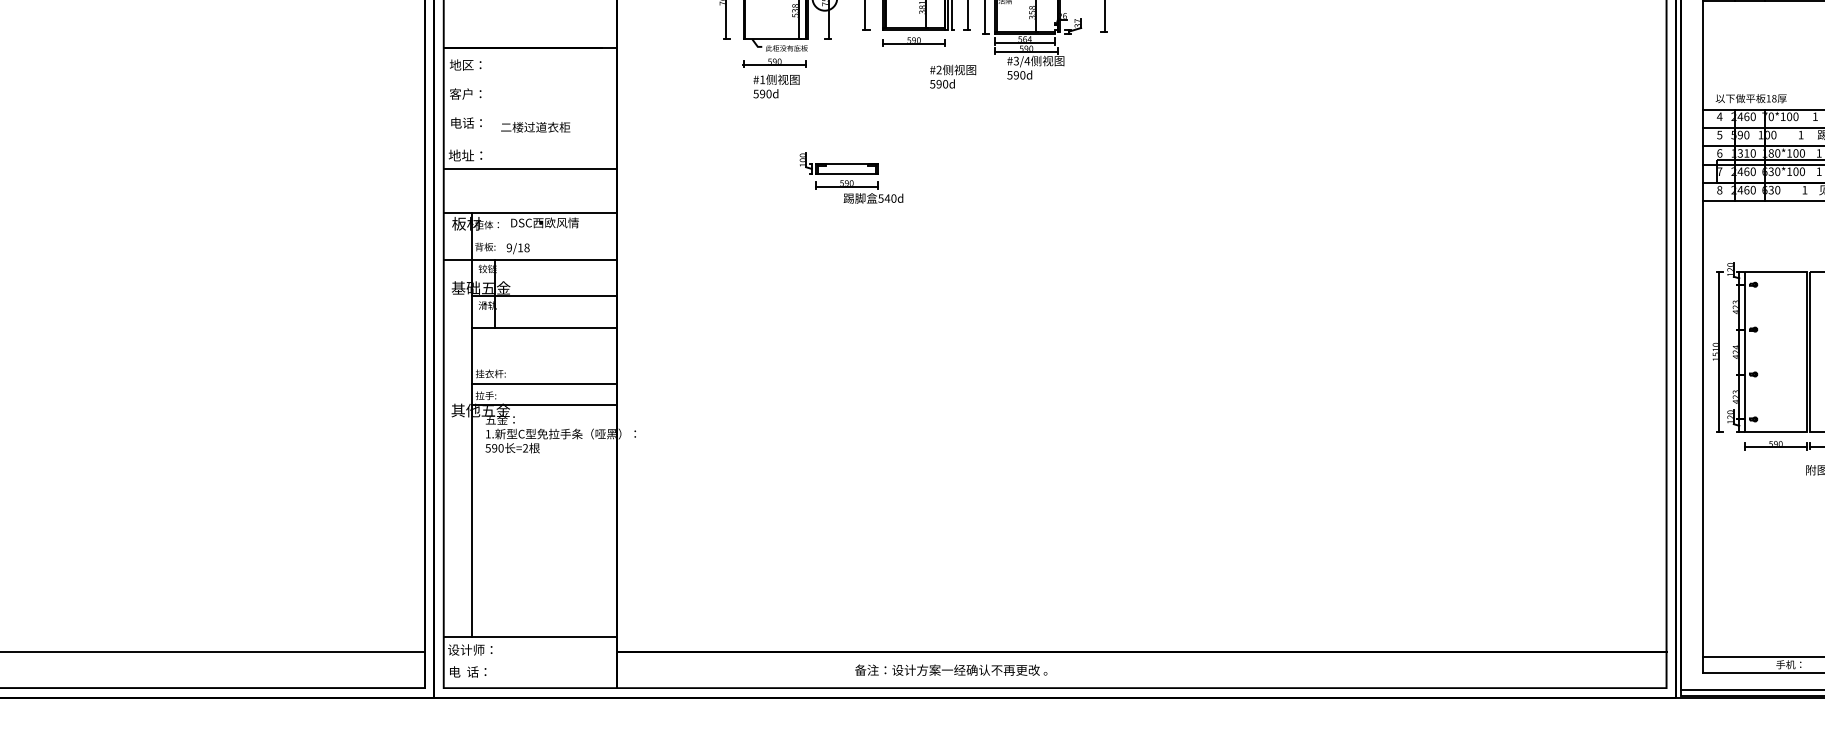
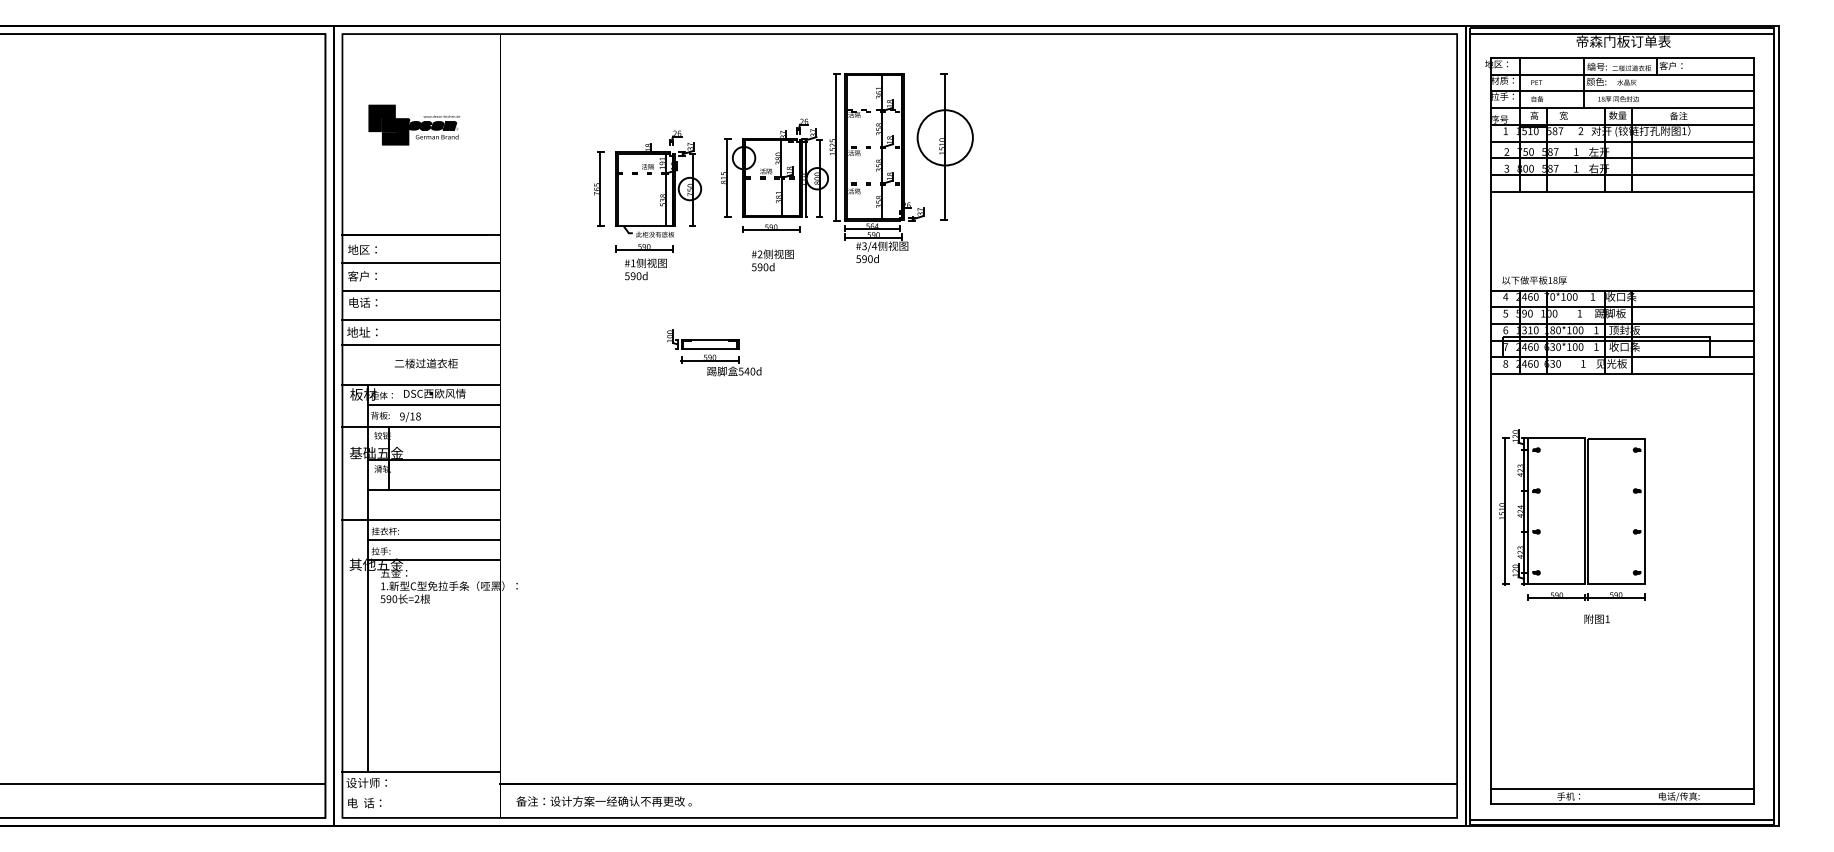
text: (952, 76) -> (772, 260), moved
line: (530, 80) -> (421, 263), added
line: (530, 110) -> (421, 291), added
text: (535, 127) -> (426, 363), moved
line: (530, 142) -> (421, 320), added
line: (544, 235) -> (434, 405), added
line: (530, 361) -> (421, 520), added
text: (950, 670) -> (603, 801), moved

